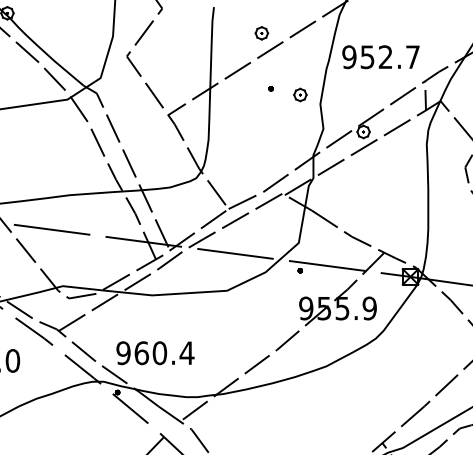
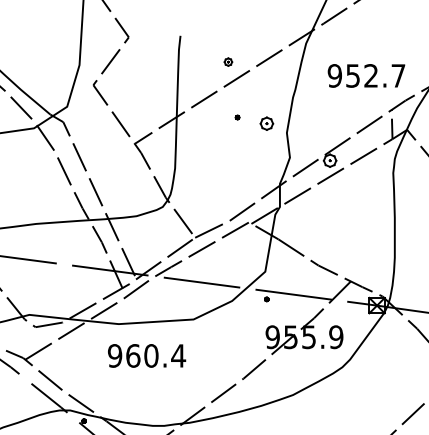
part: (261, 33) -> (228, 62), size x0.6
text: (380, 57) -> (366, 76), moved
text: (155, 353) -> (147, 356), moved

